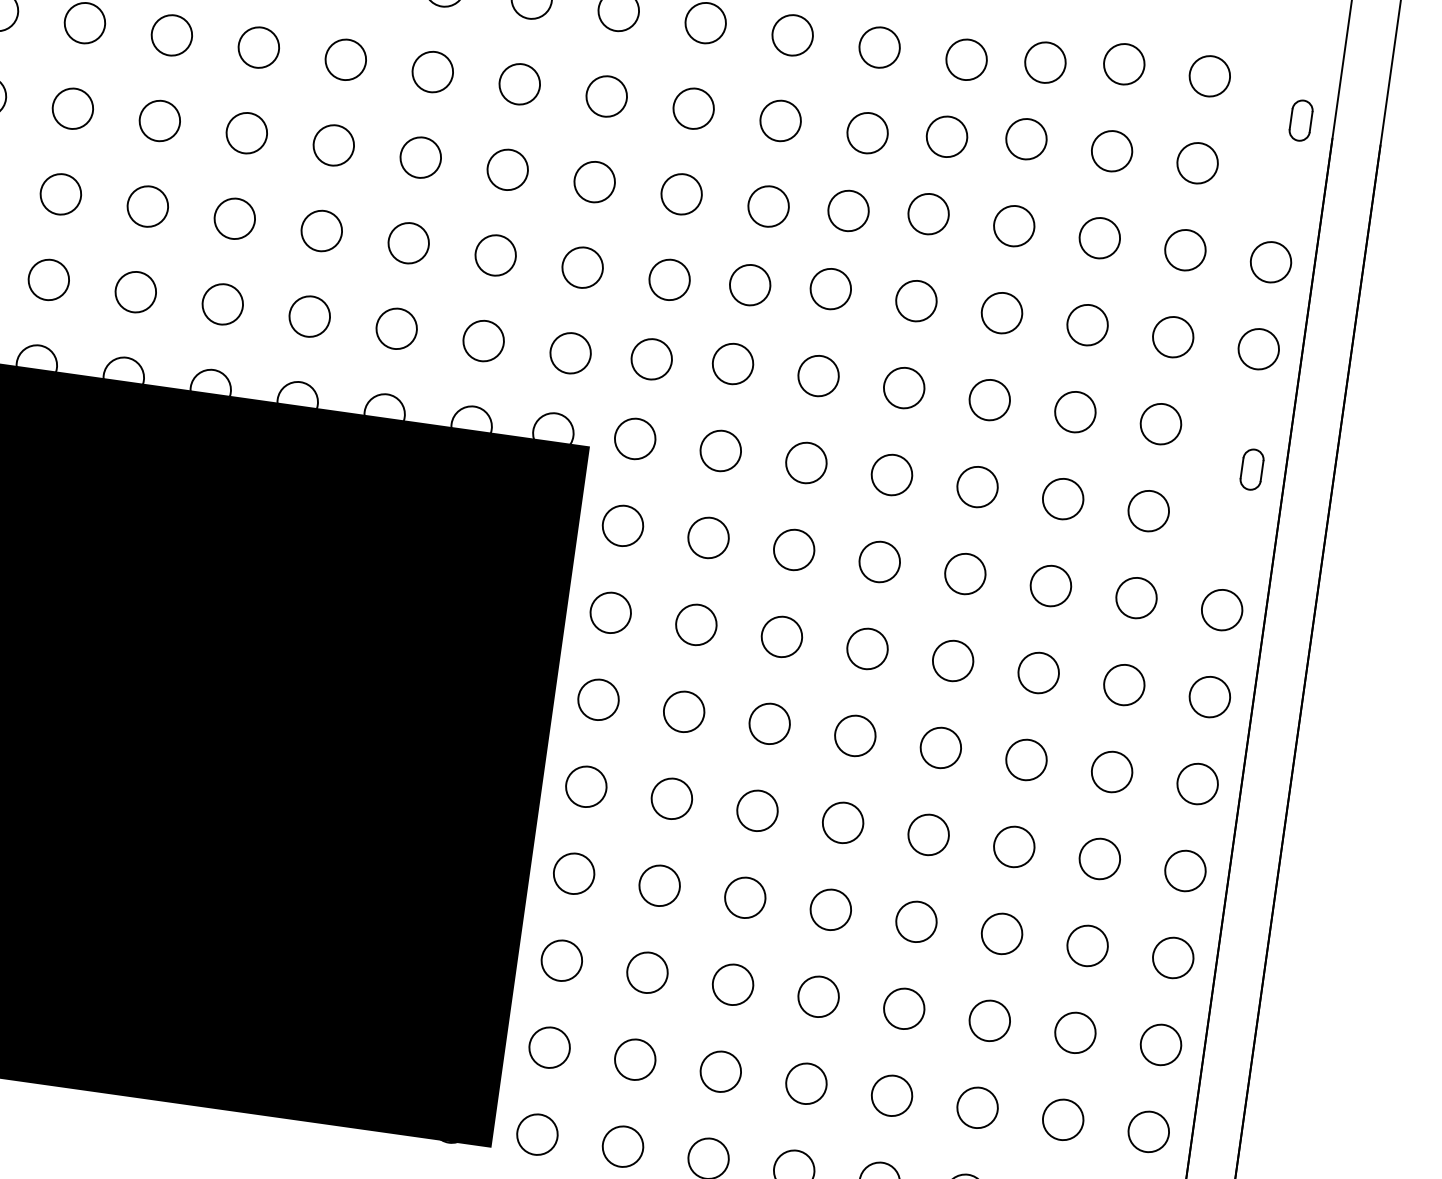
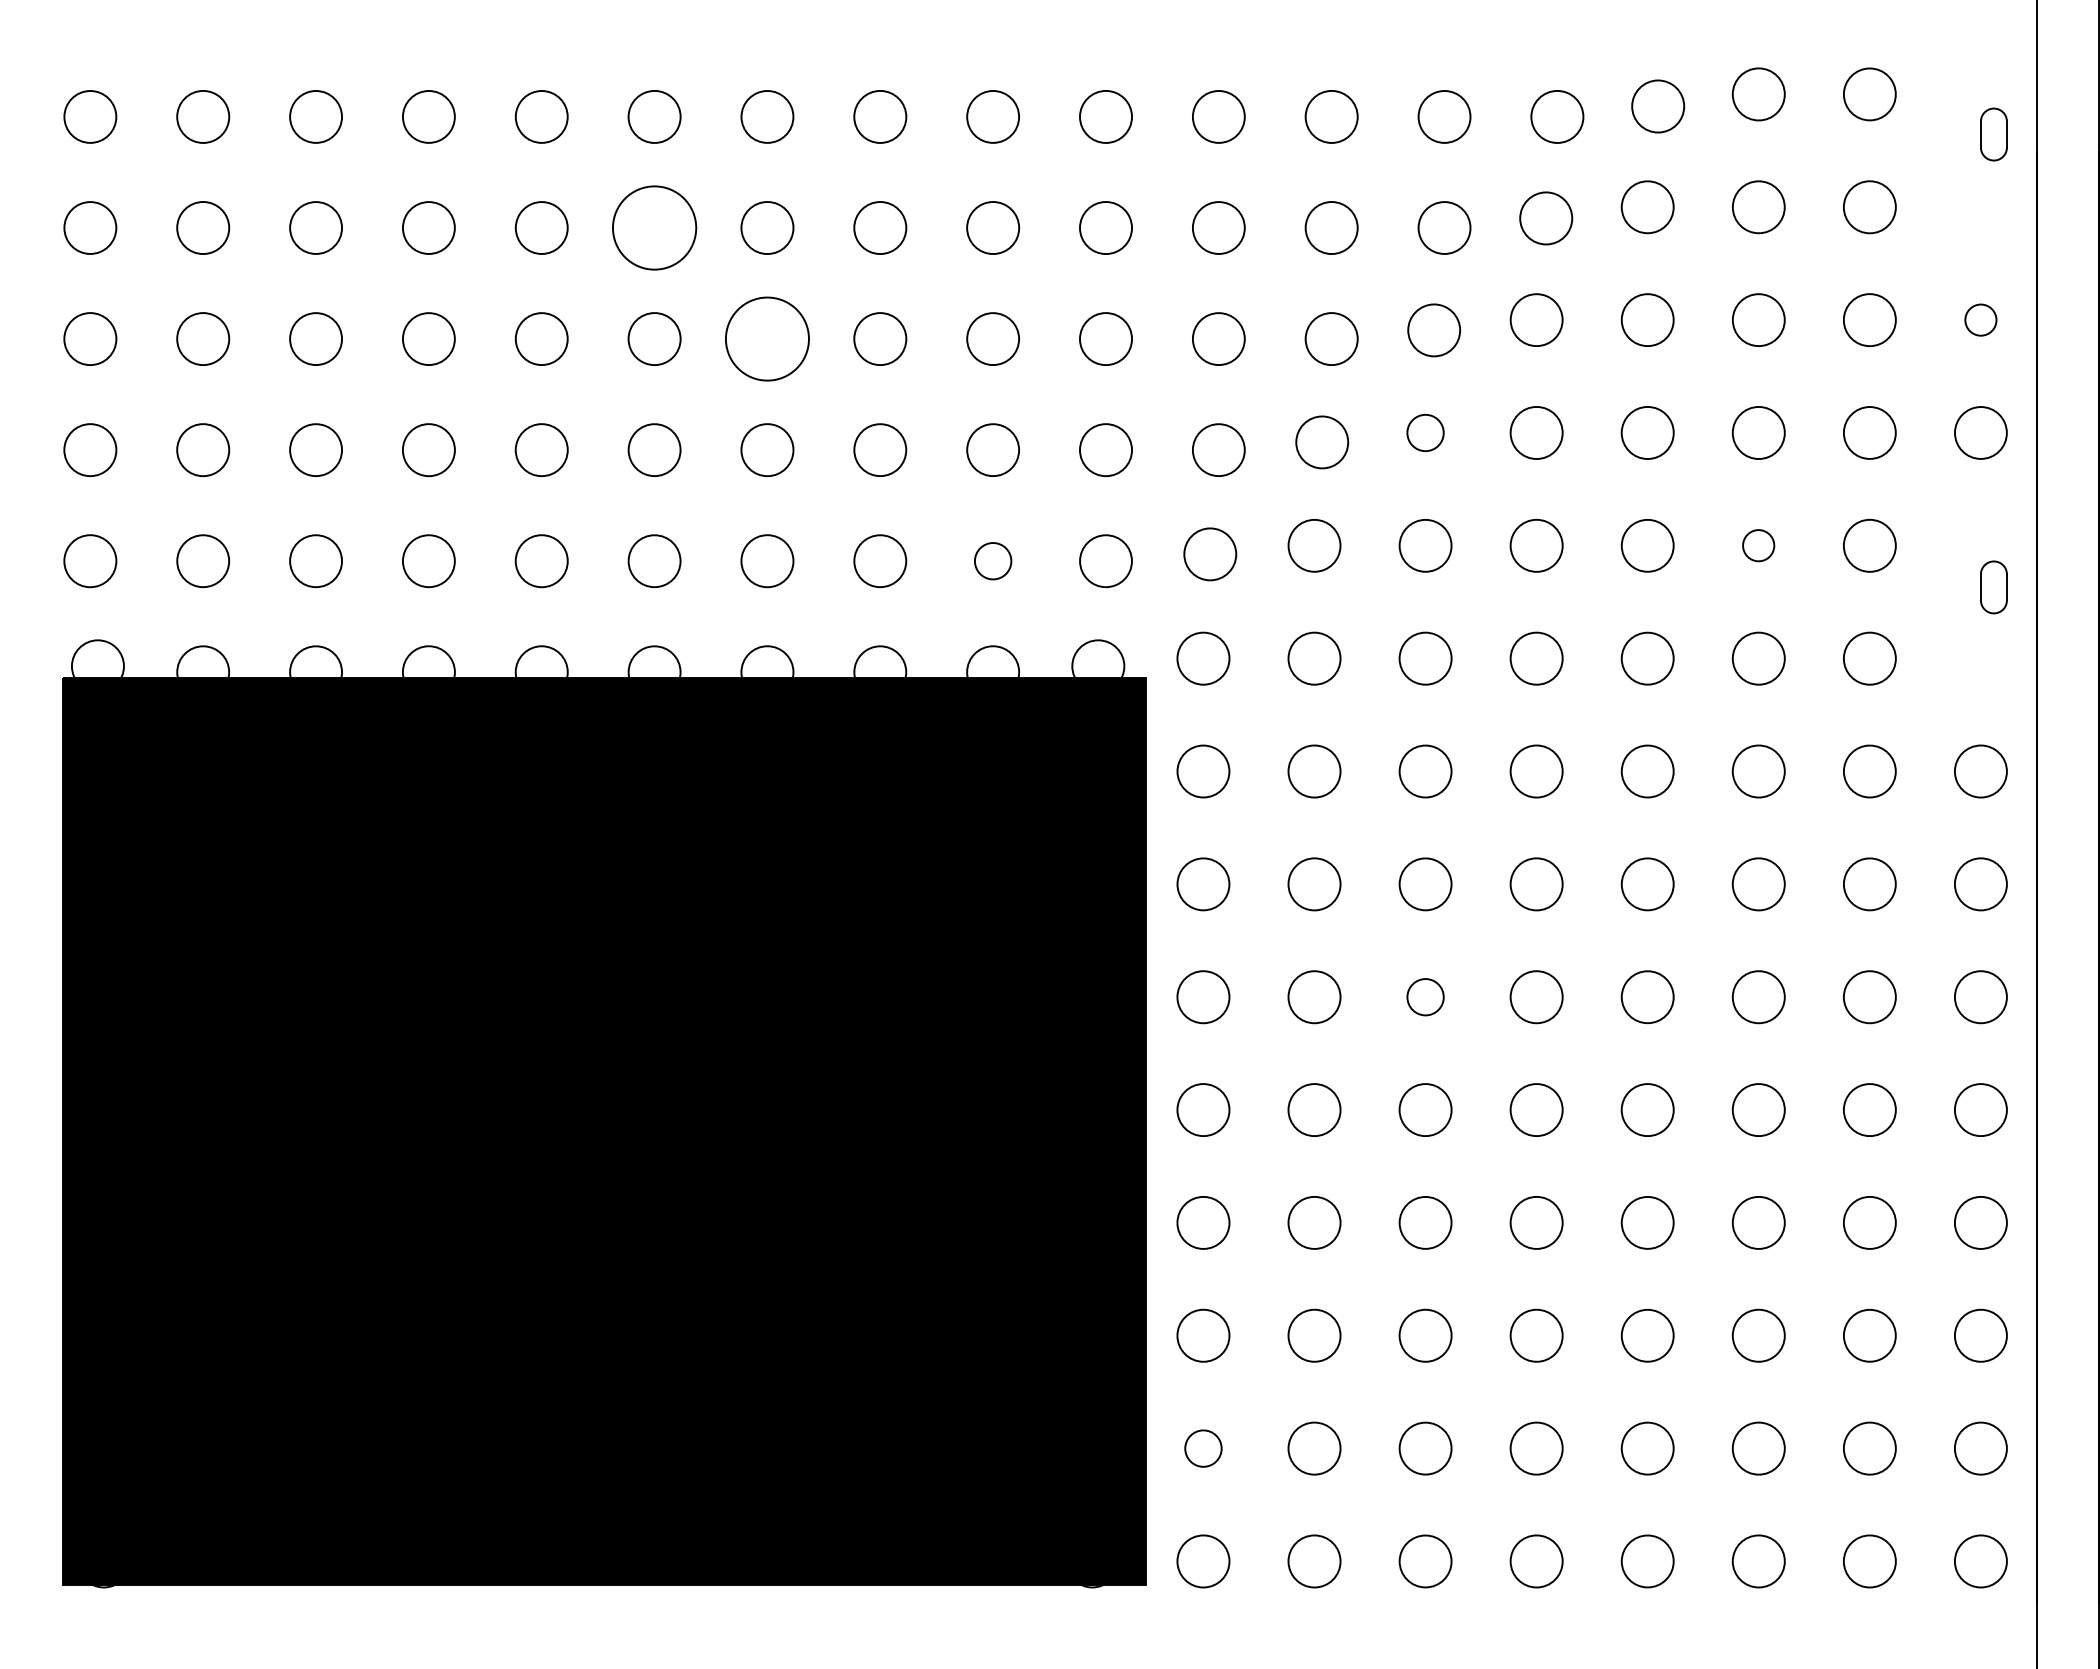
circle: (258, 47) -> (654, 228), size x1.6
circle: (333, 145) -> (767, 339), size x1.6
circle: (1270, 262) -> (1980, 320), size x0.6
circle: (830, 288) -> (1425, 432), size x0.7
circle: (483, 341) -> (993, 561), size x0.7
circle: (1075, 411) -> (1758, 545), size x0.6
circle: (769, 724) -> (1425, 997), size x0.7
circle: (549, 1047) -> (1203, 1448), size x0.7

